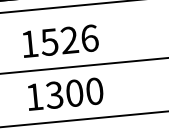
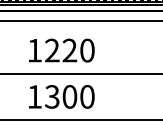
text: (69, 40) -> (69, 50), 1526 -> 1220

